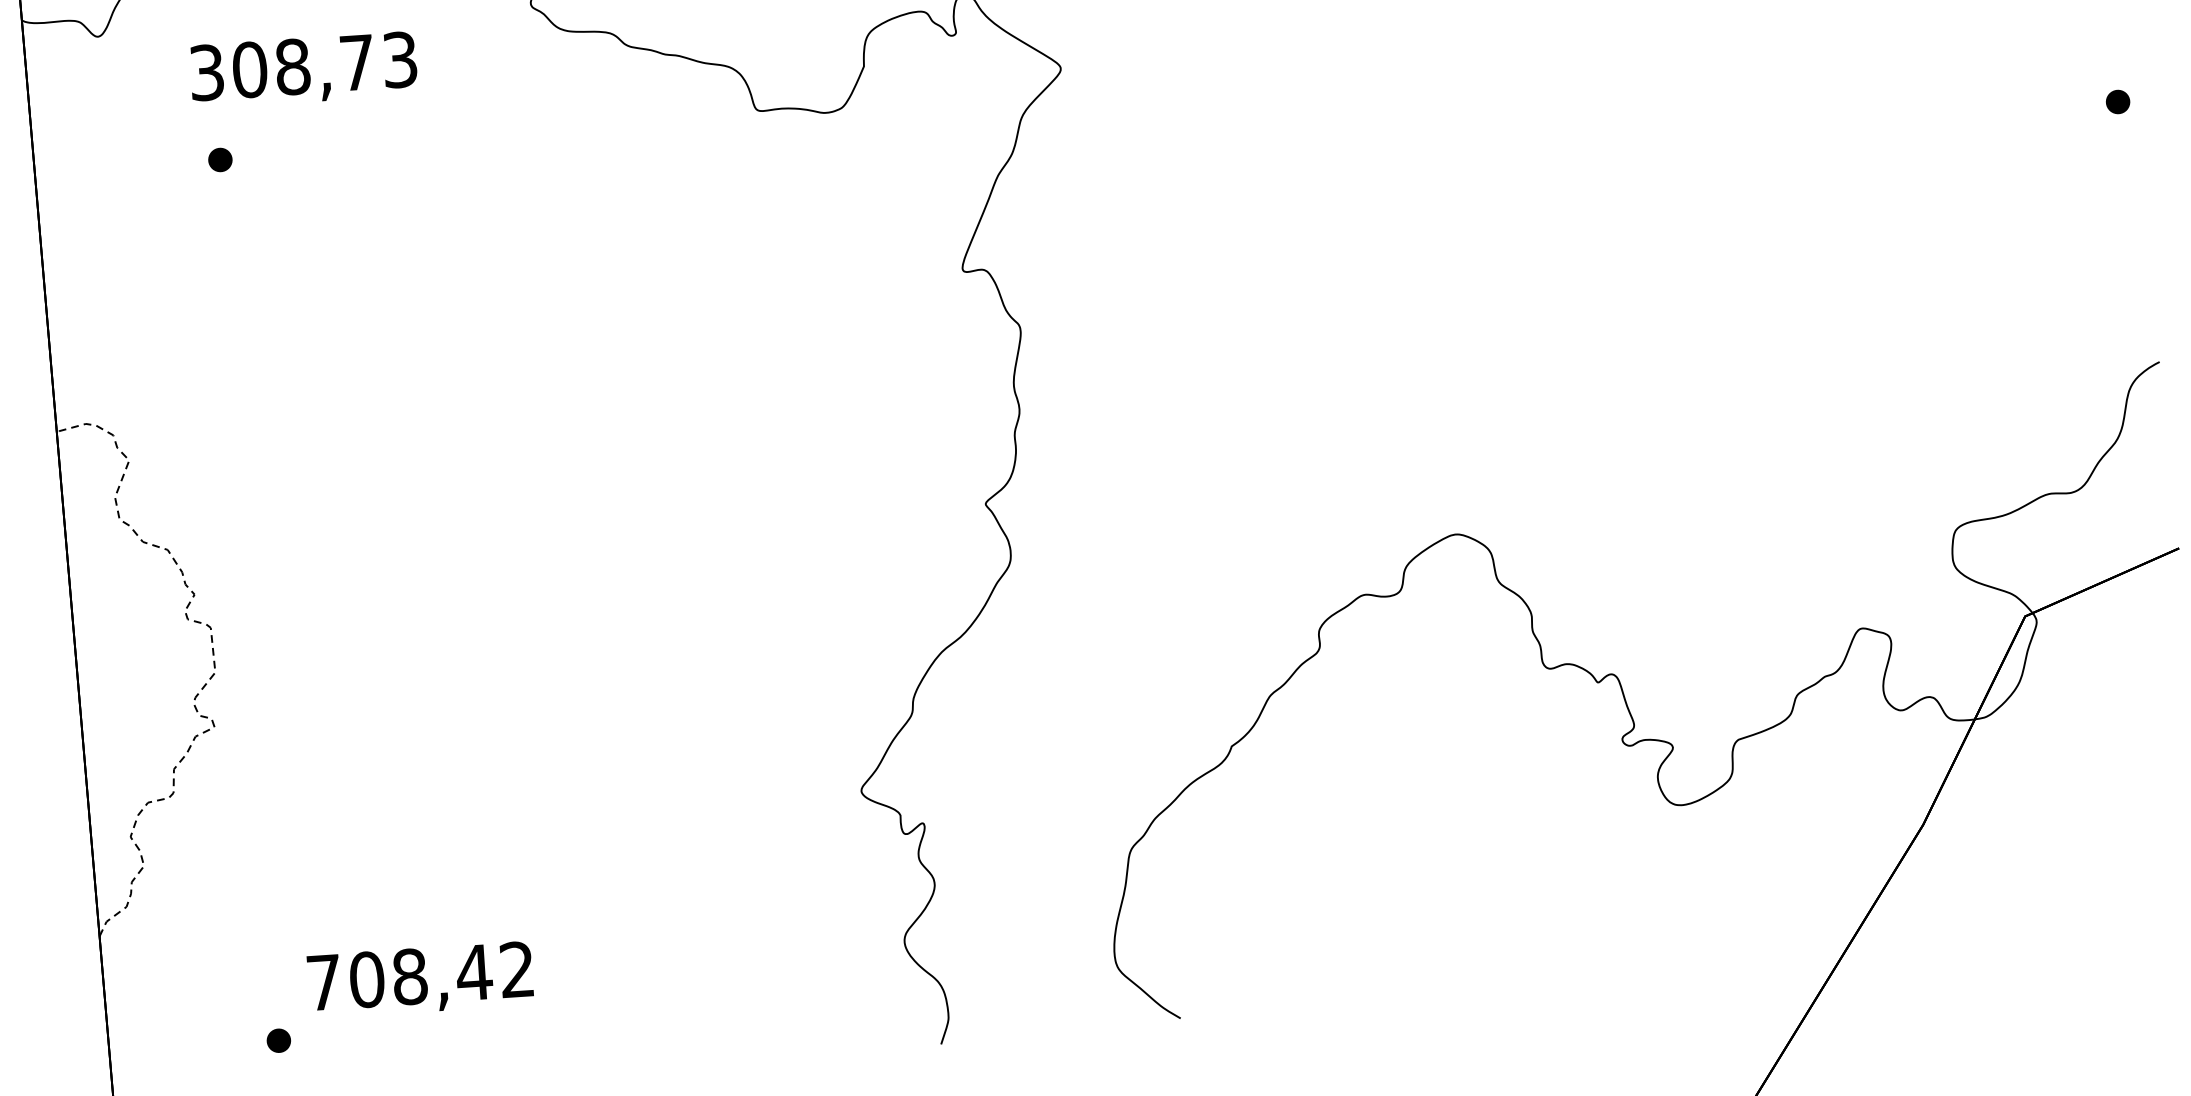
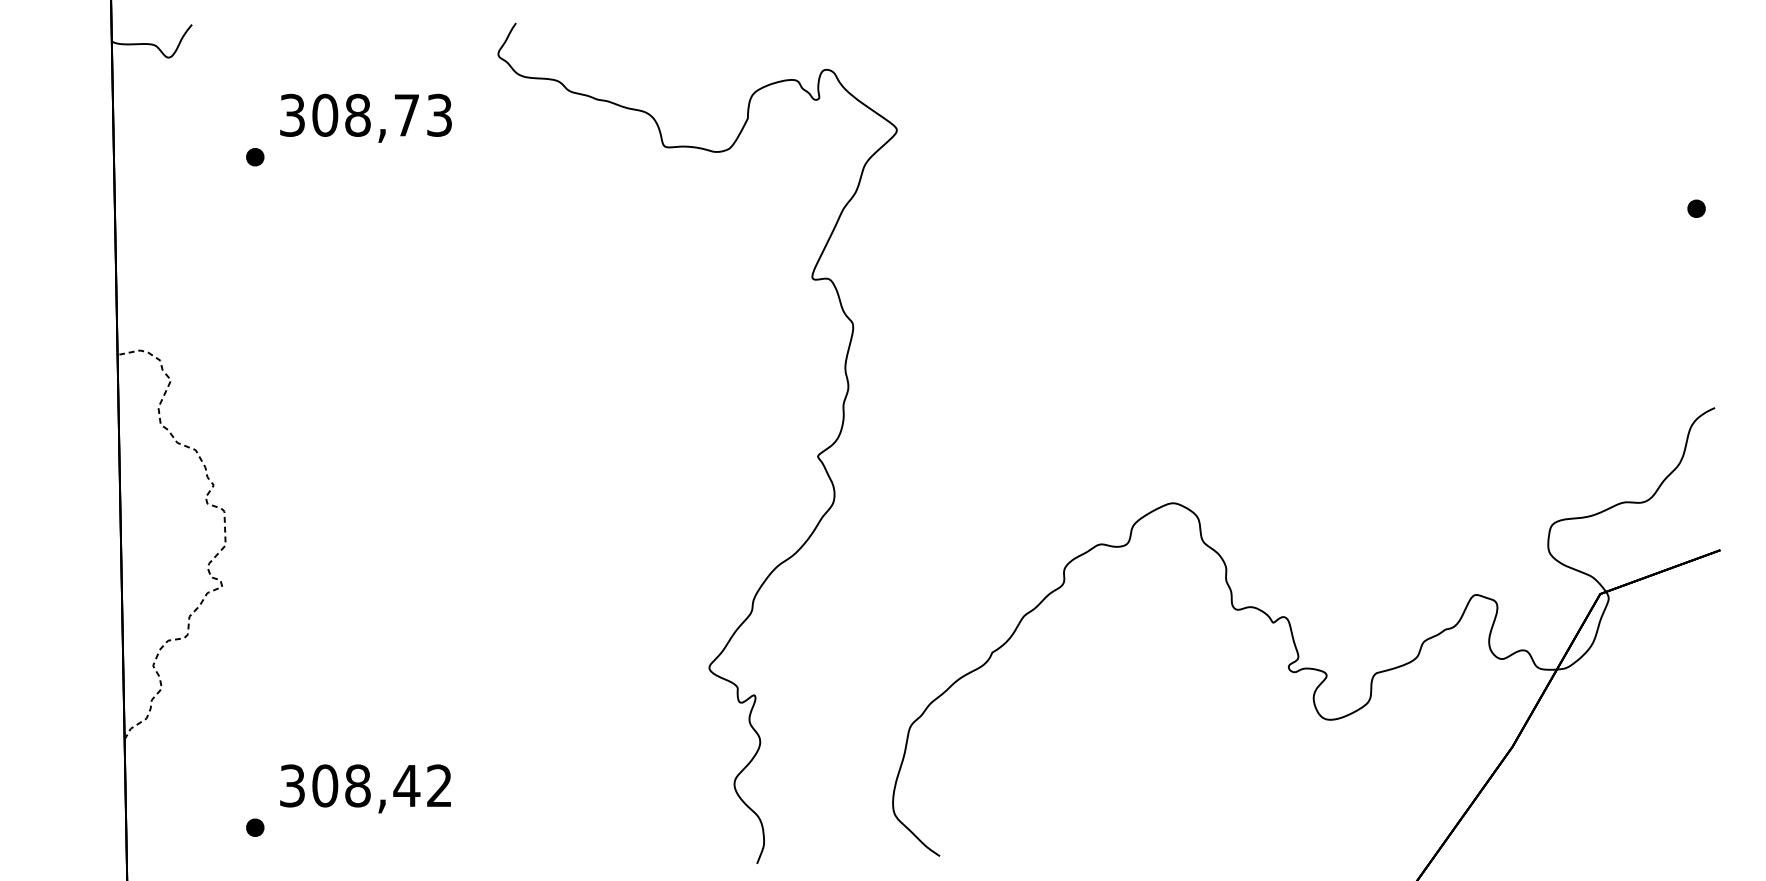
text: (303, 69) -> (365, 117), moved
text: (324, 982) -> (292, 785), 708,42 -> 308,42

